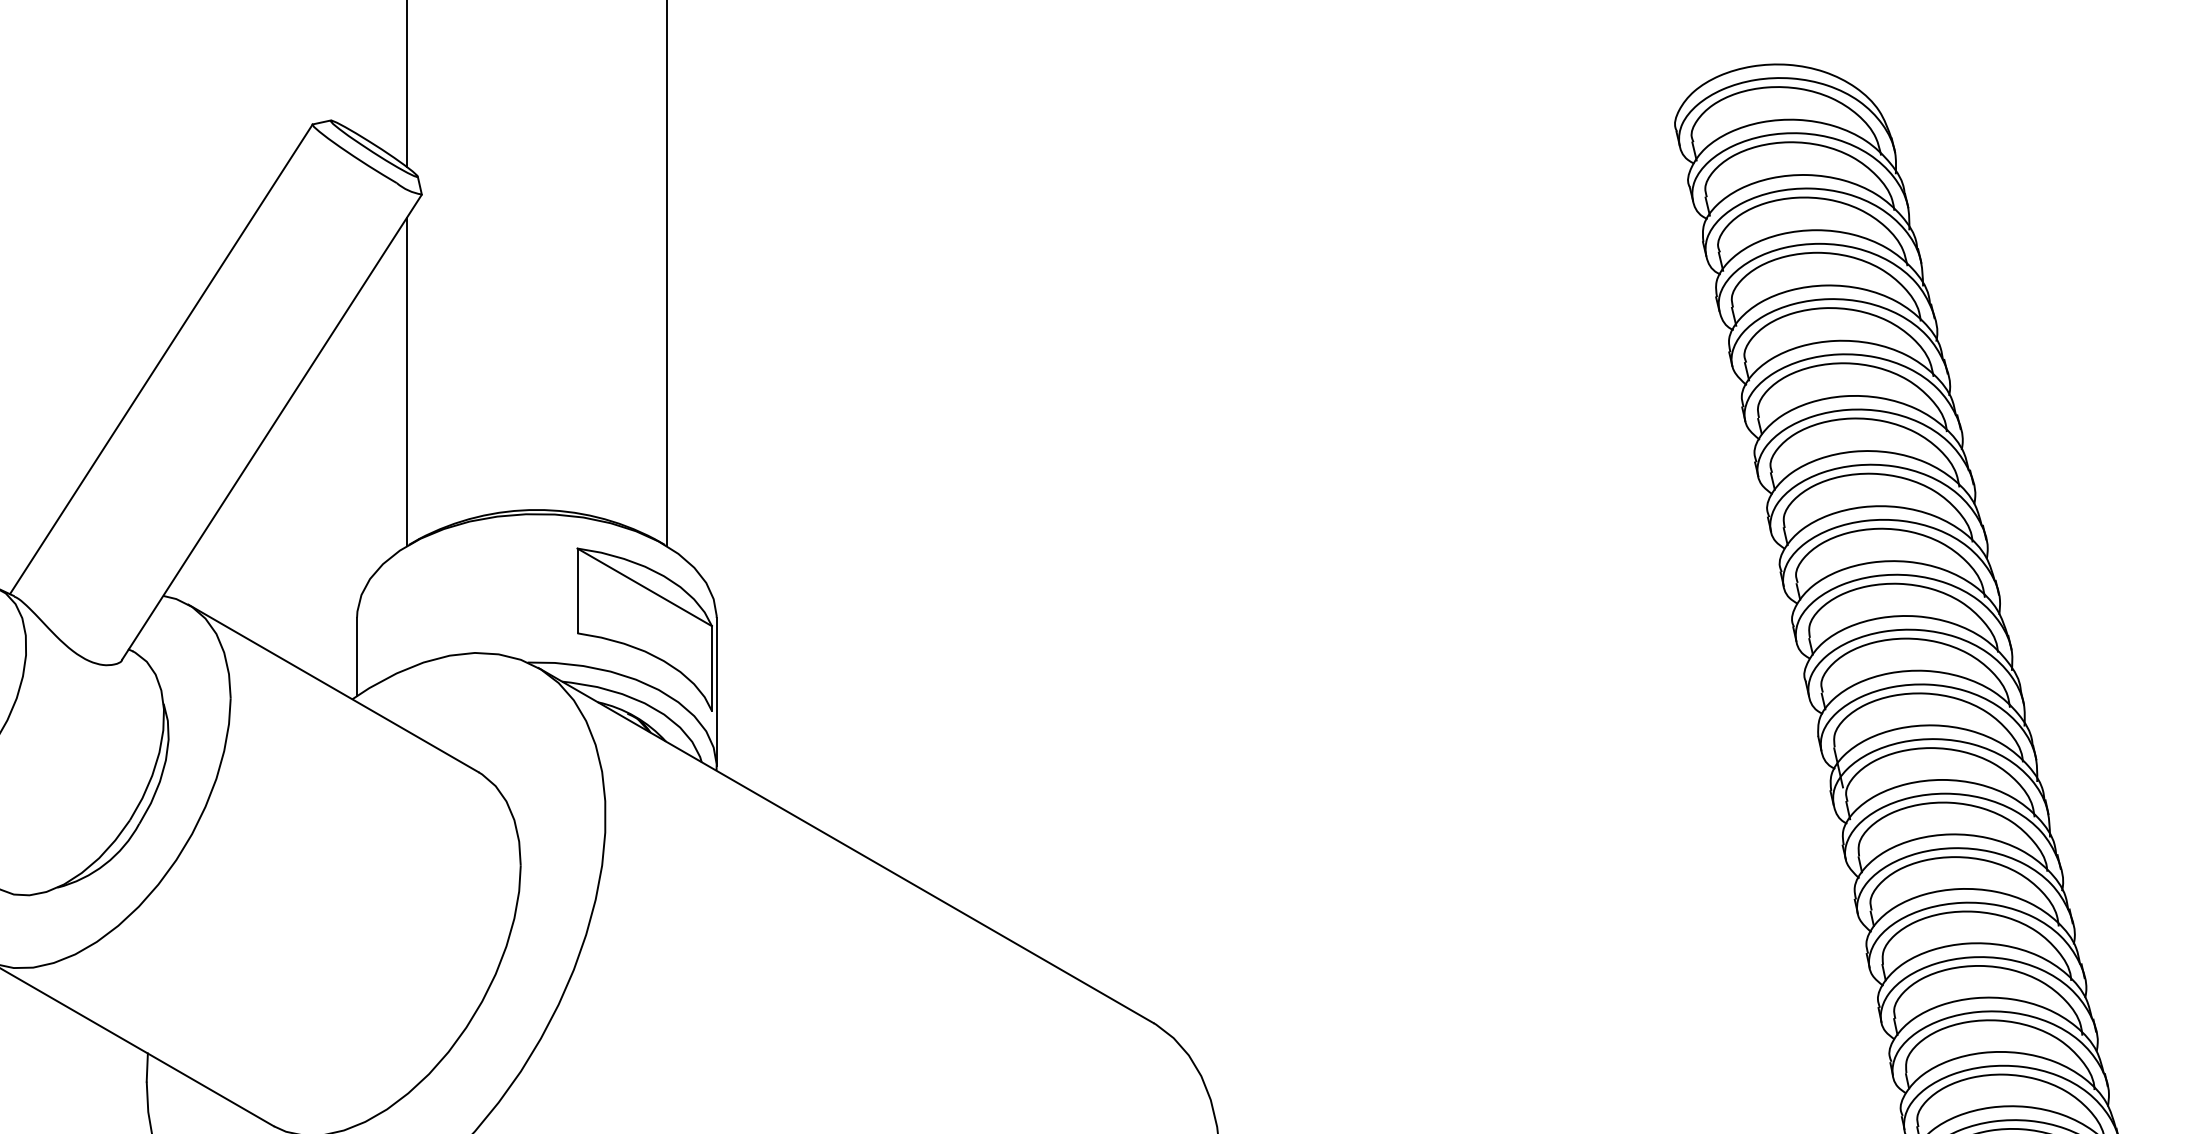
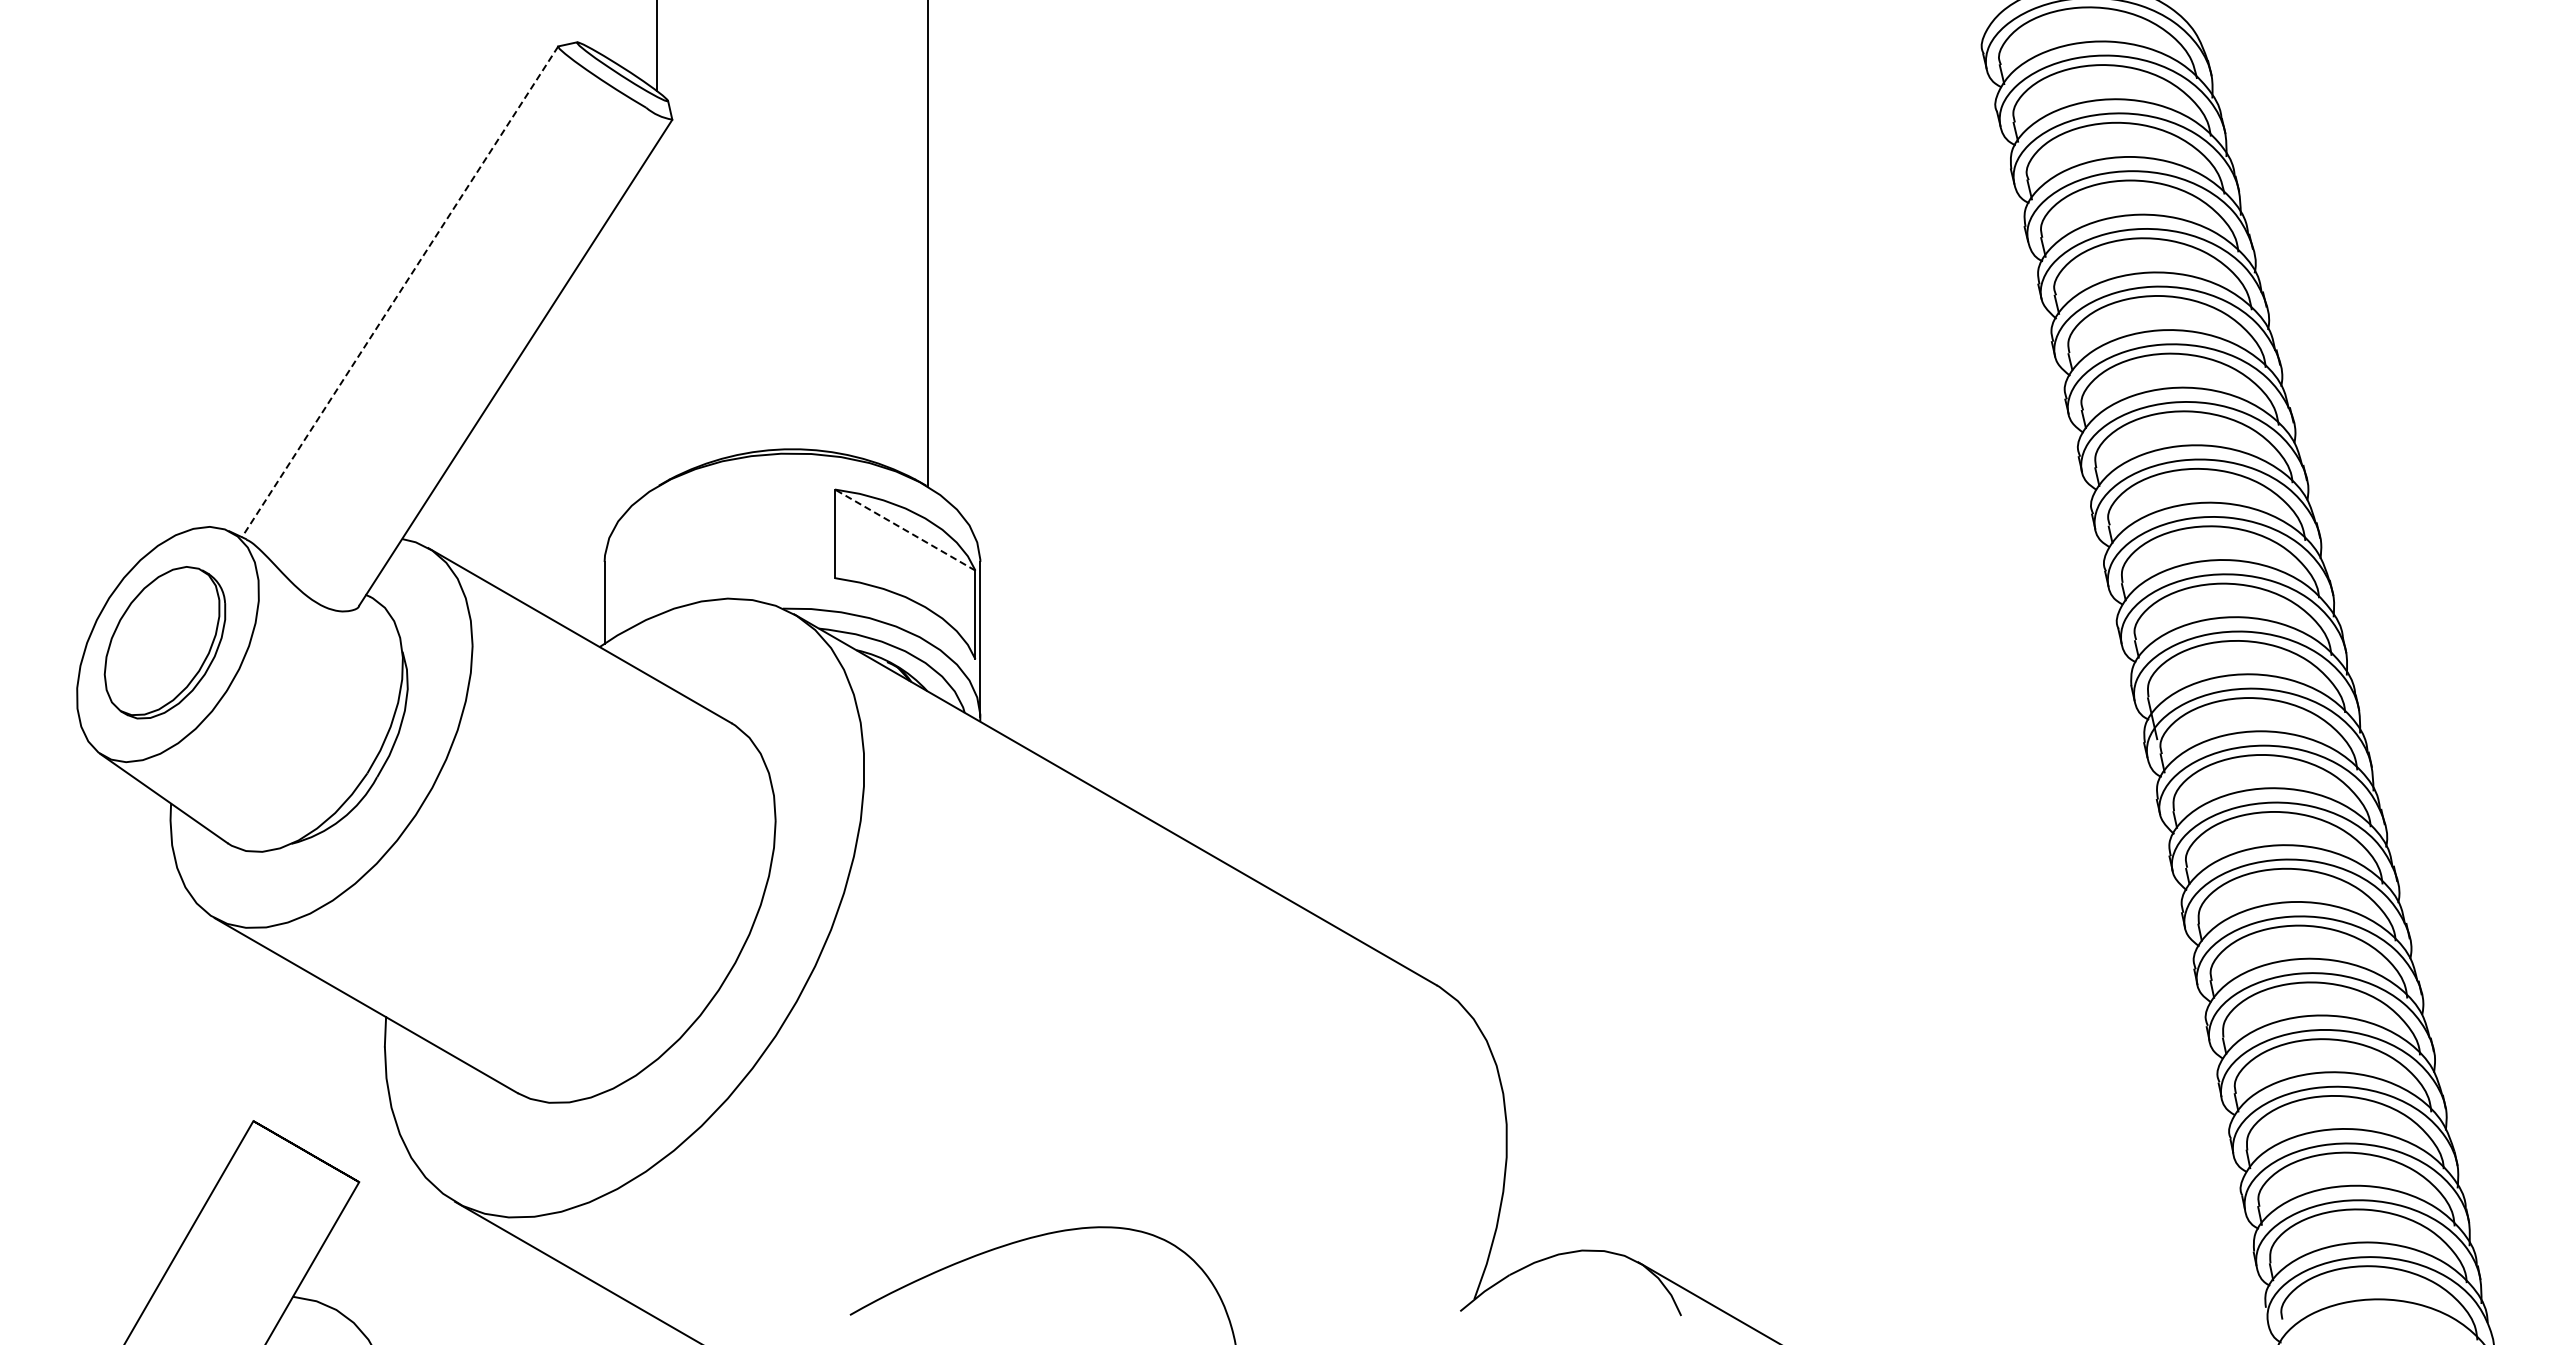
line: (161, 359) -> (400, 291), solid -> dashed
line: (406, 381) -> (656, 314), removed
line: (644, 586) -> (904, 529), solid -> dashed

